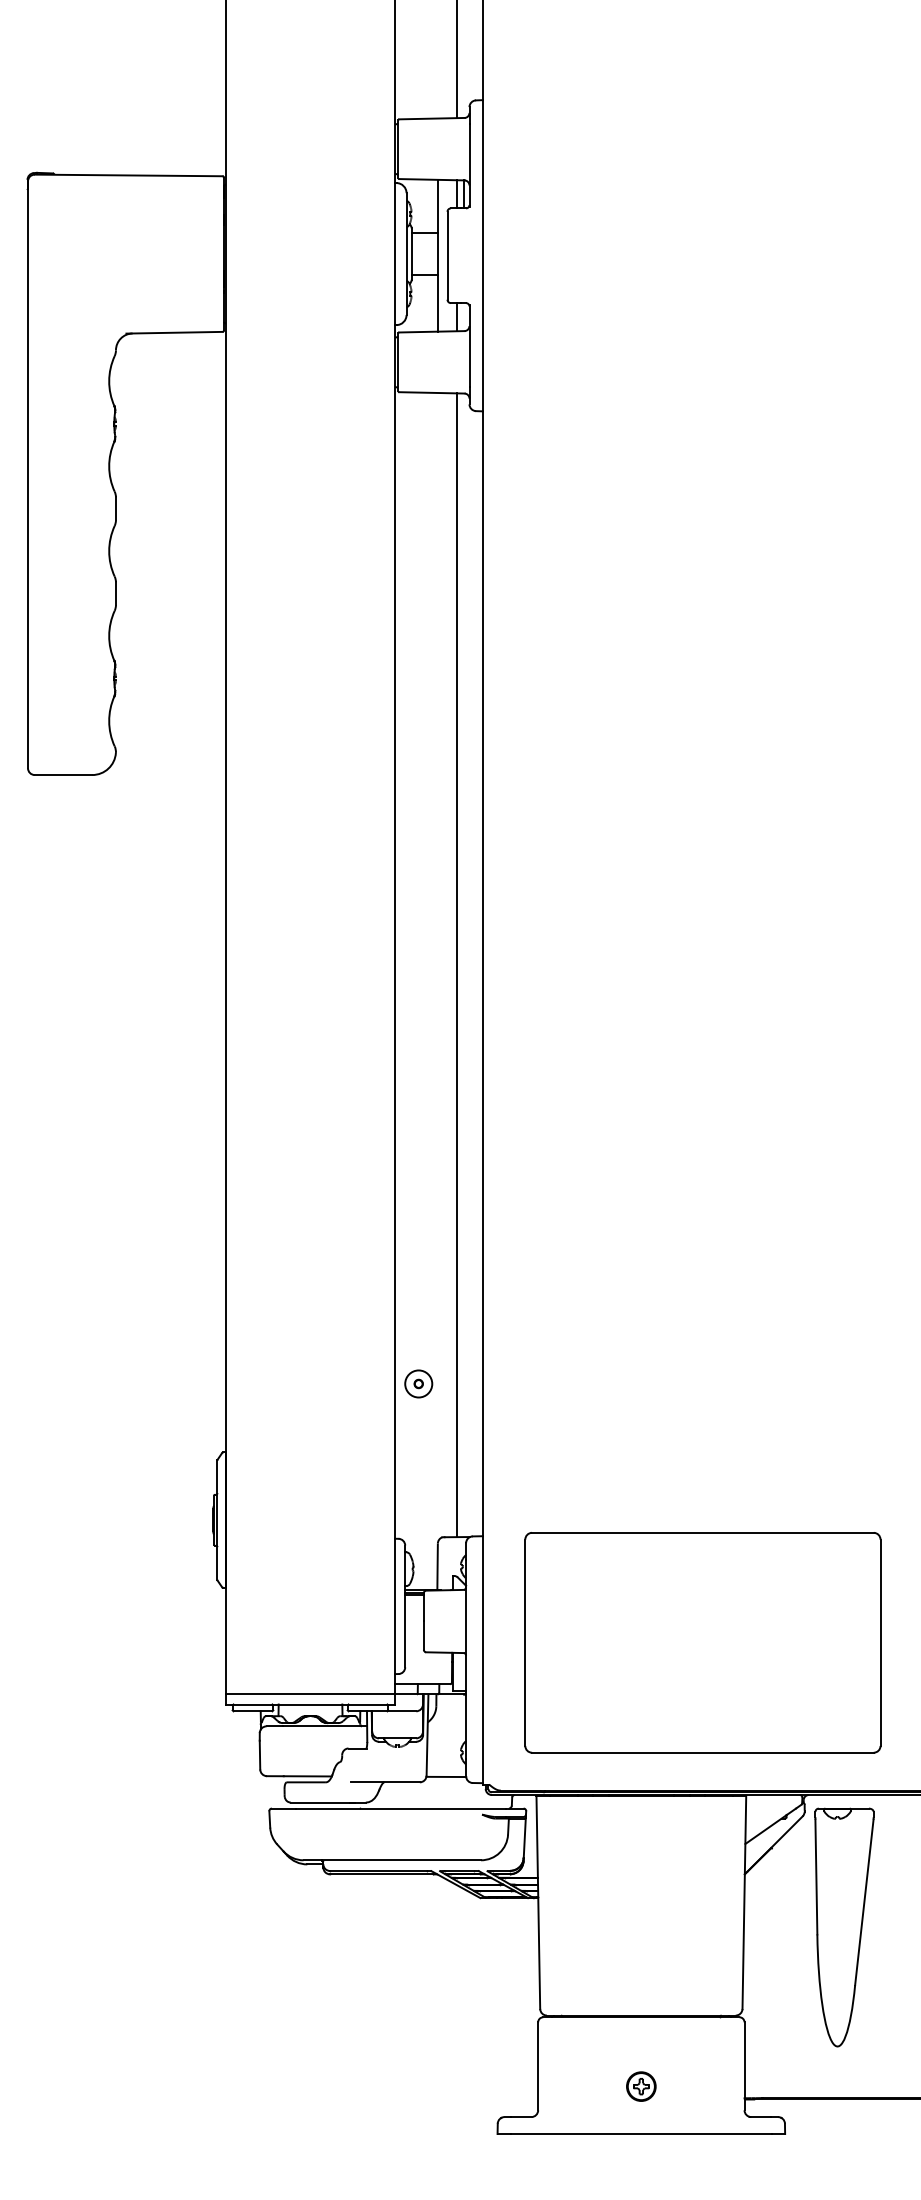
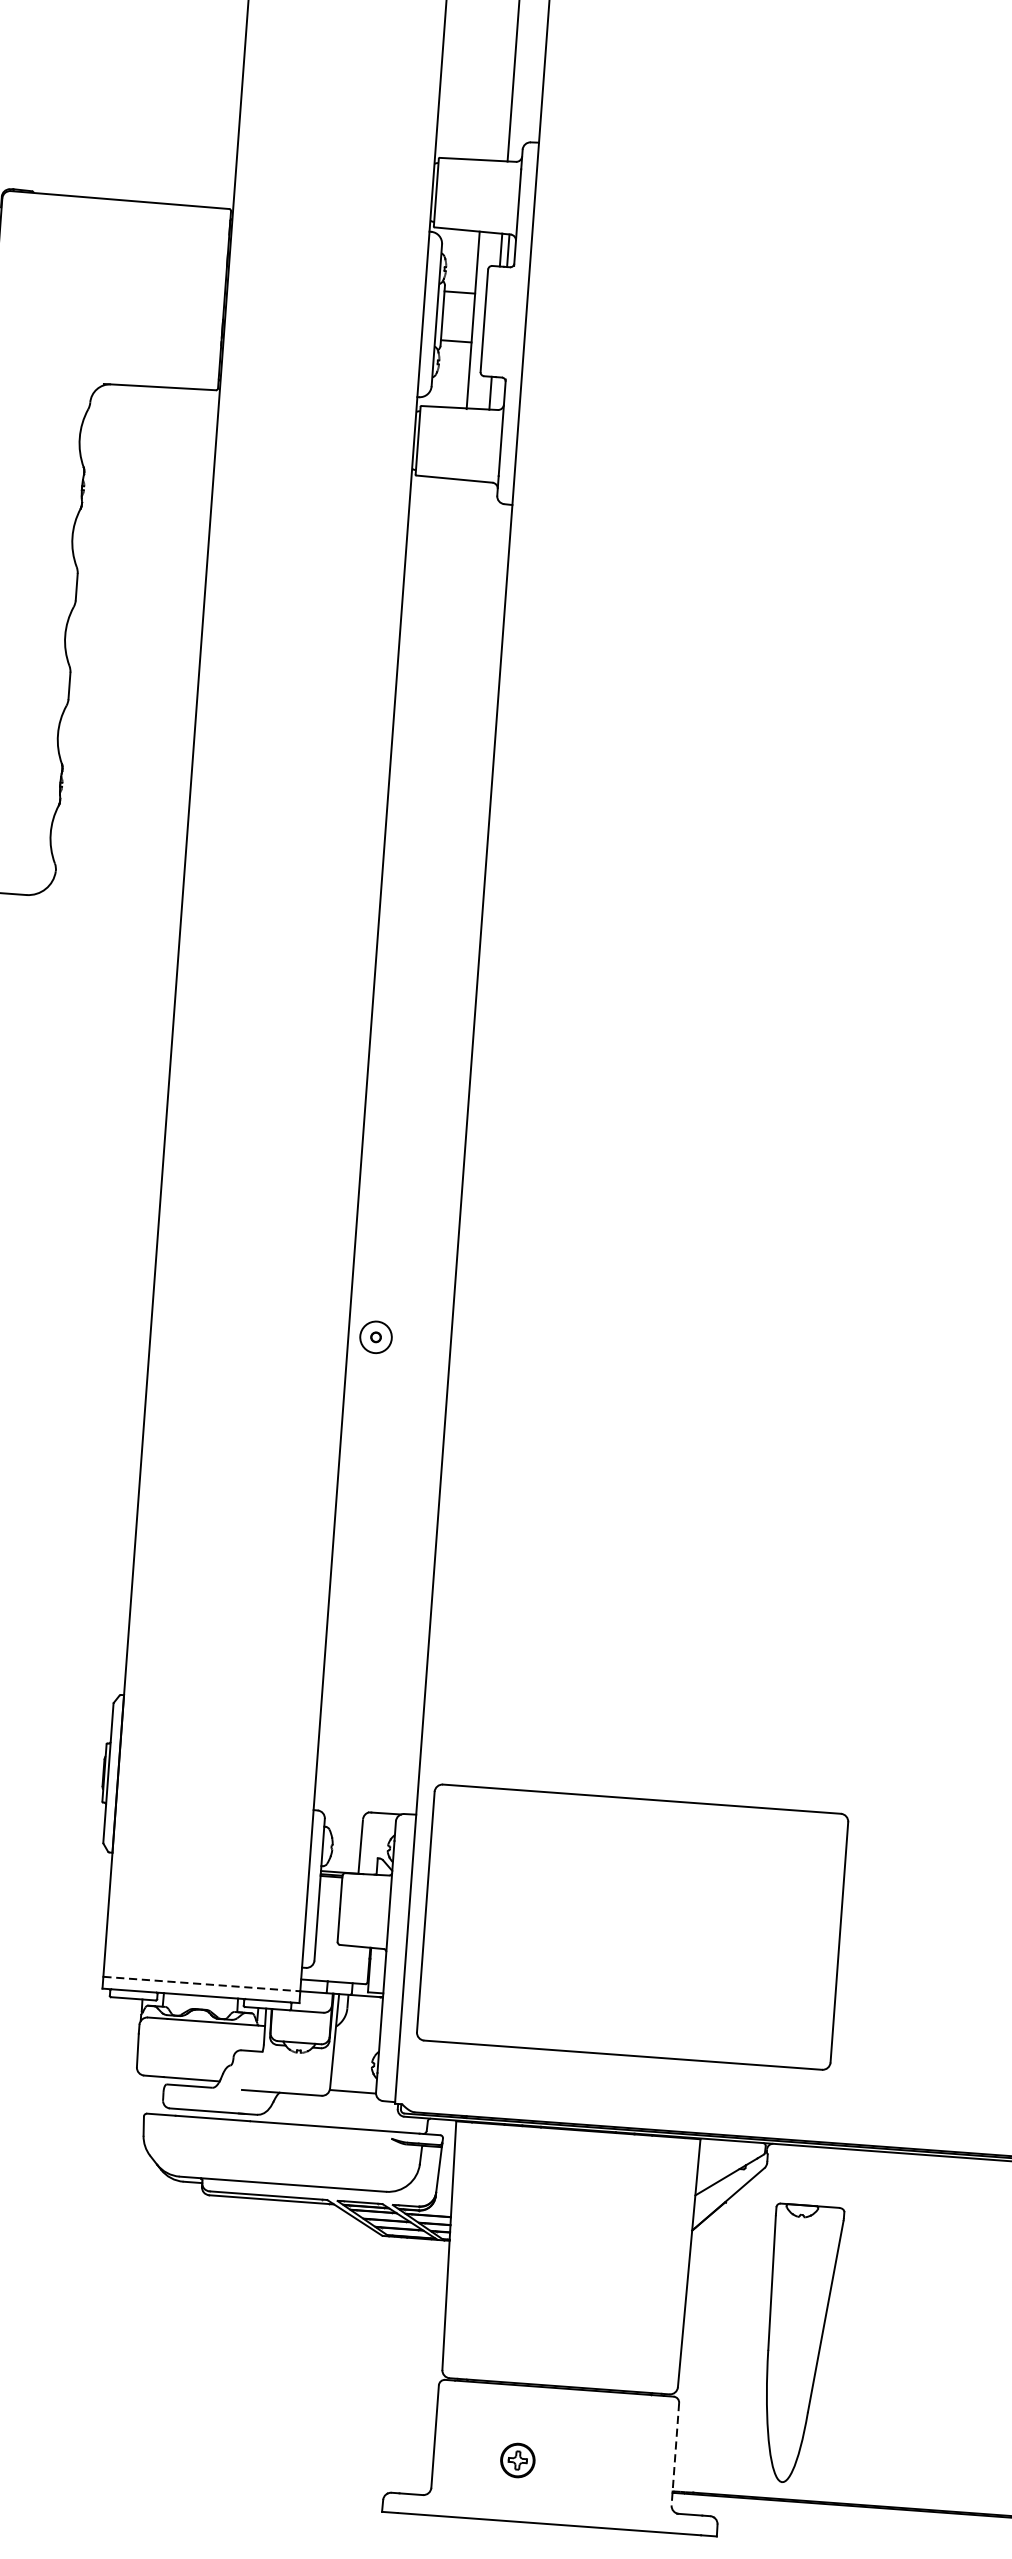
line: (457, 965) -> (435, 1148), removed
part: (418, 1383) -> (375, 1336), moved
part: (702, 1642) -> (632, 1926), moved
line: (310, 1694) -> (201, 1984), solid -> dashed
part: (844, 1927) -> (800, 2344), moved
line: (744, 2066) -> (675, 2454), solid -> dashed
part: (641, 2086) -> (518, 2460), moved

